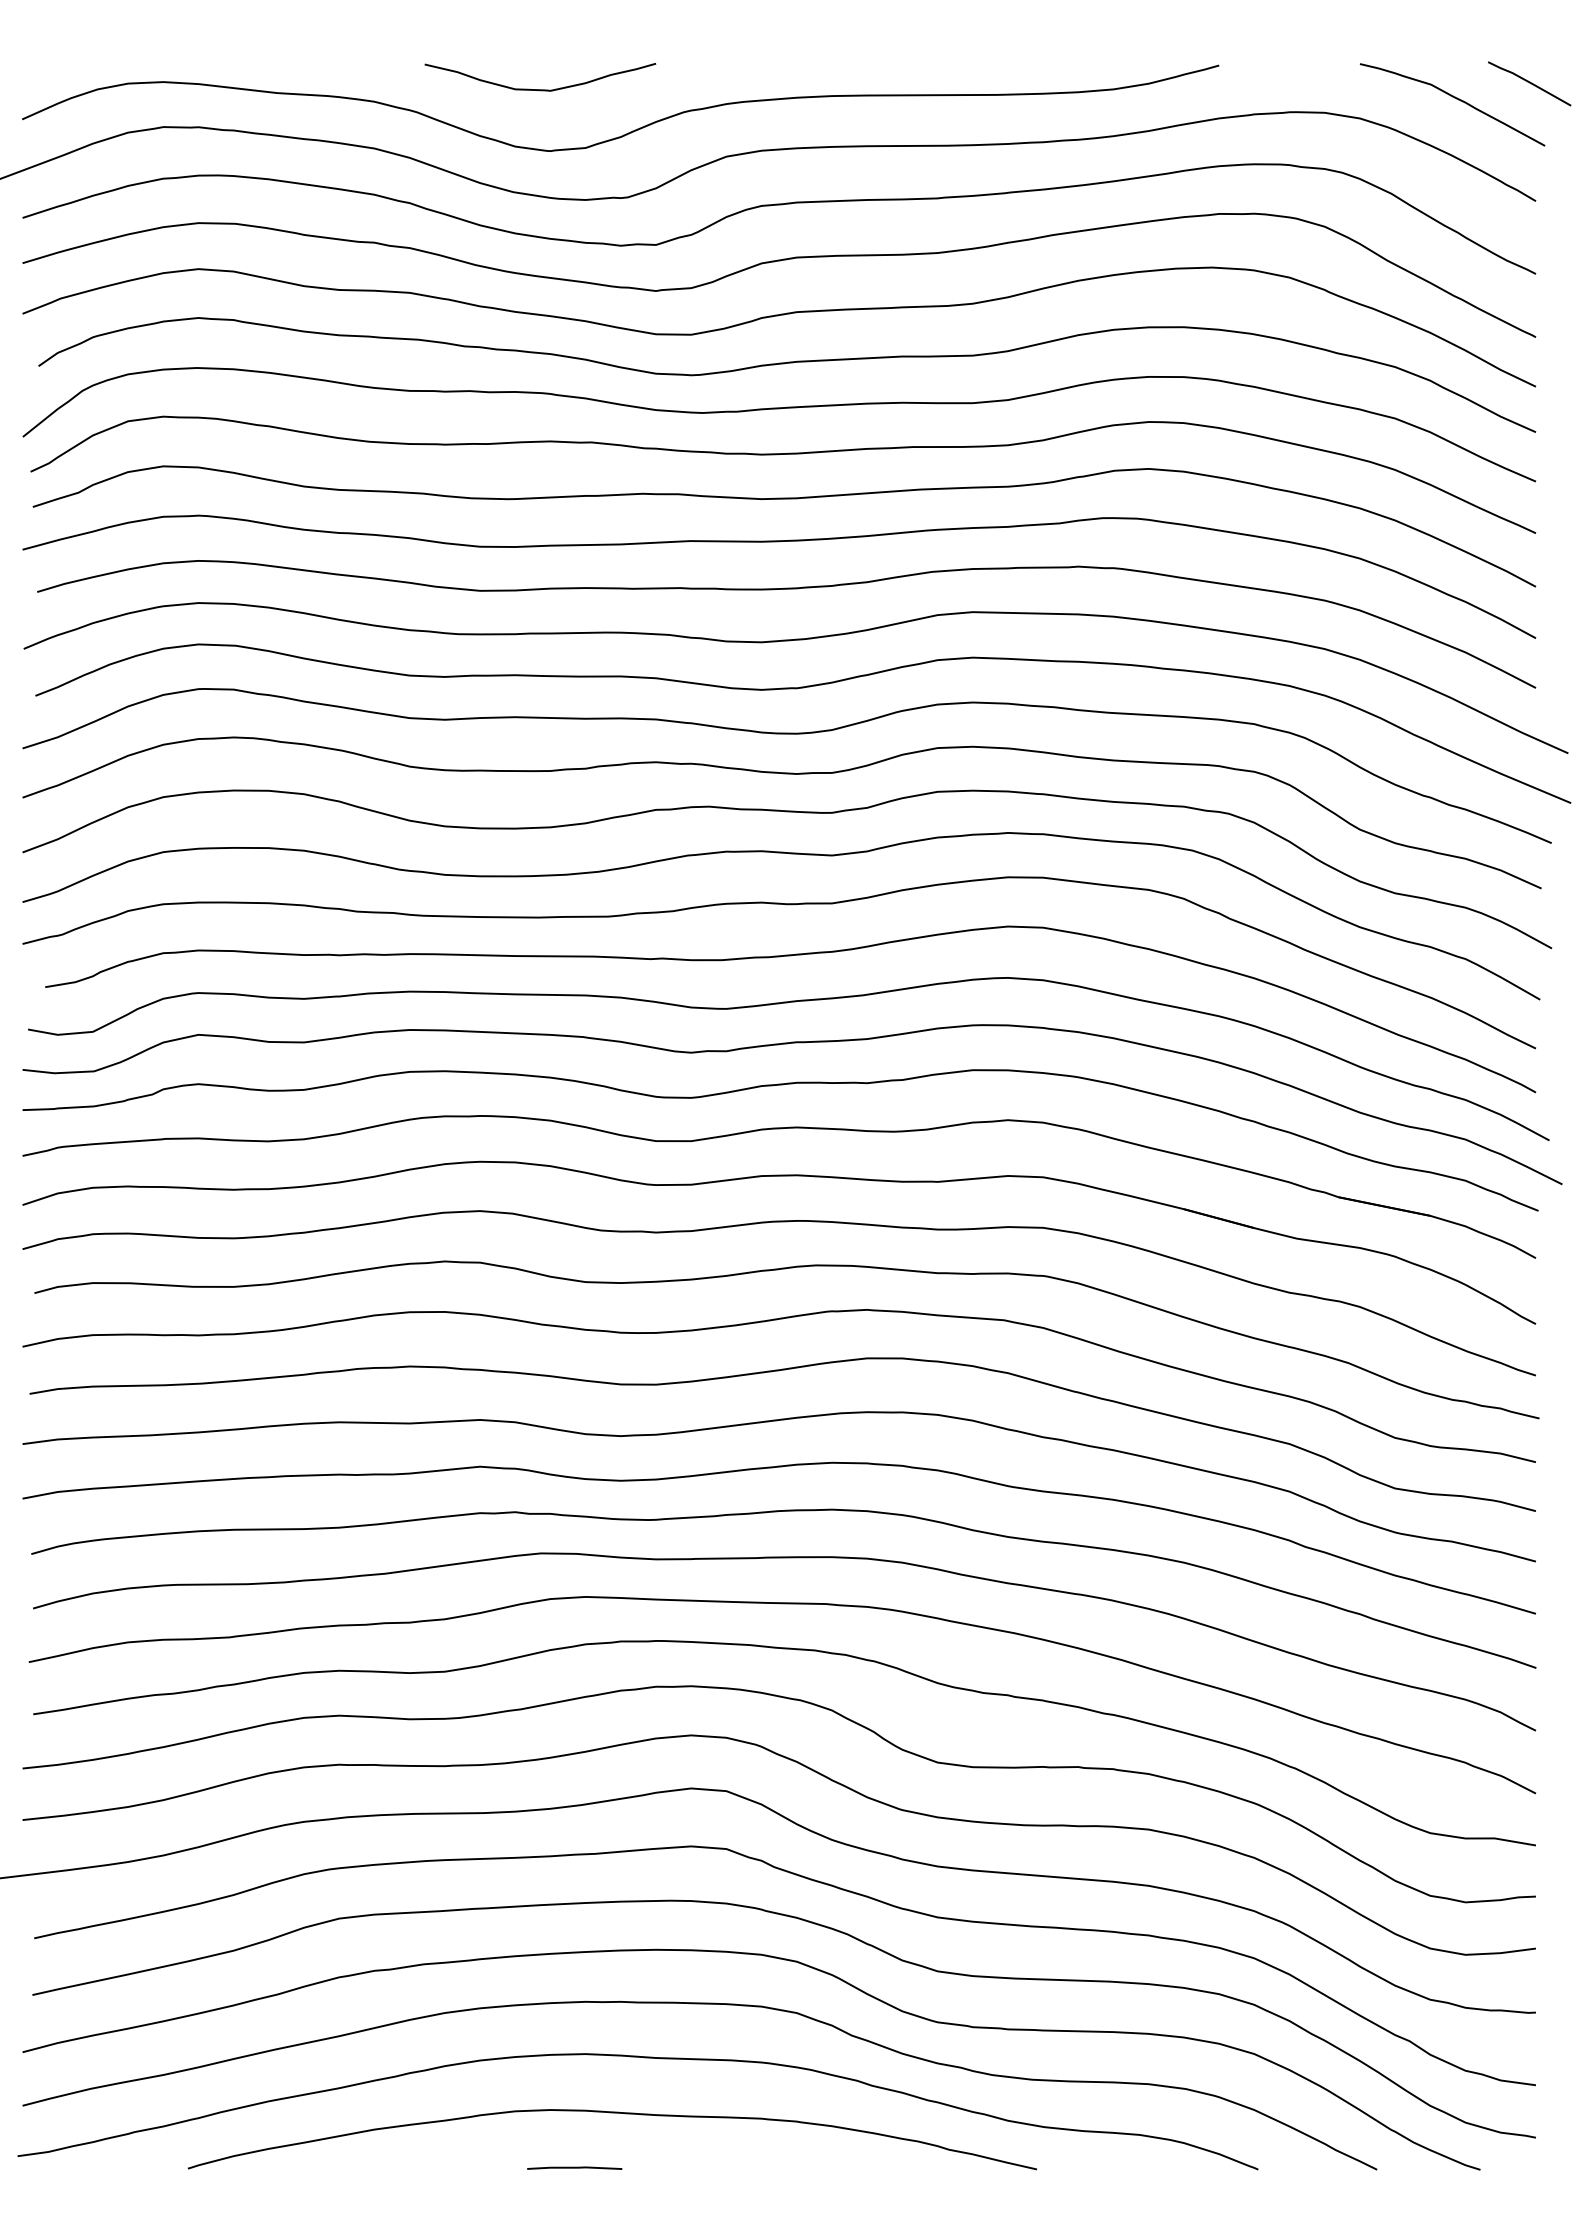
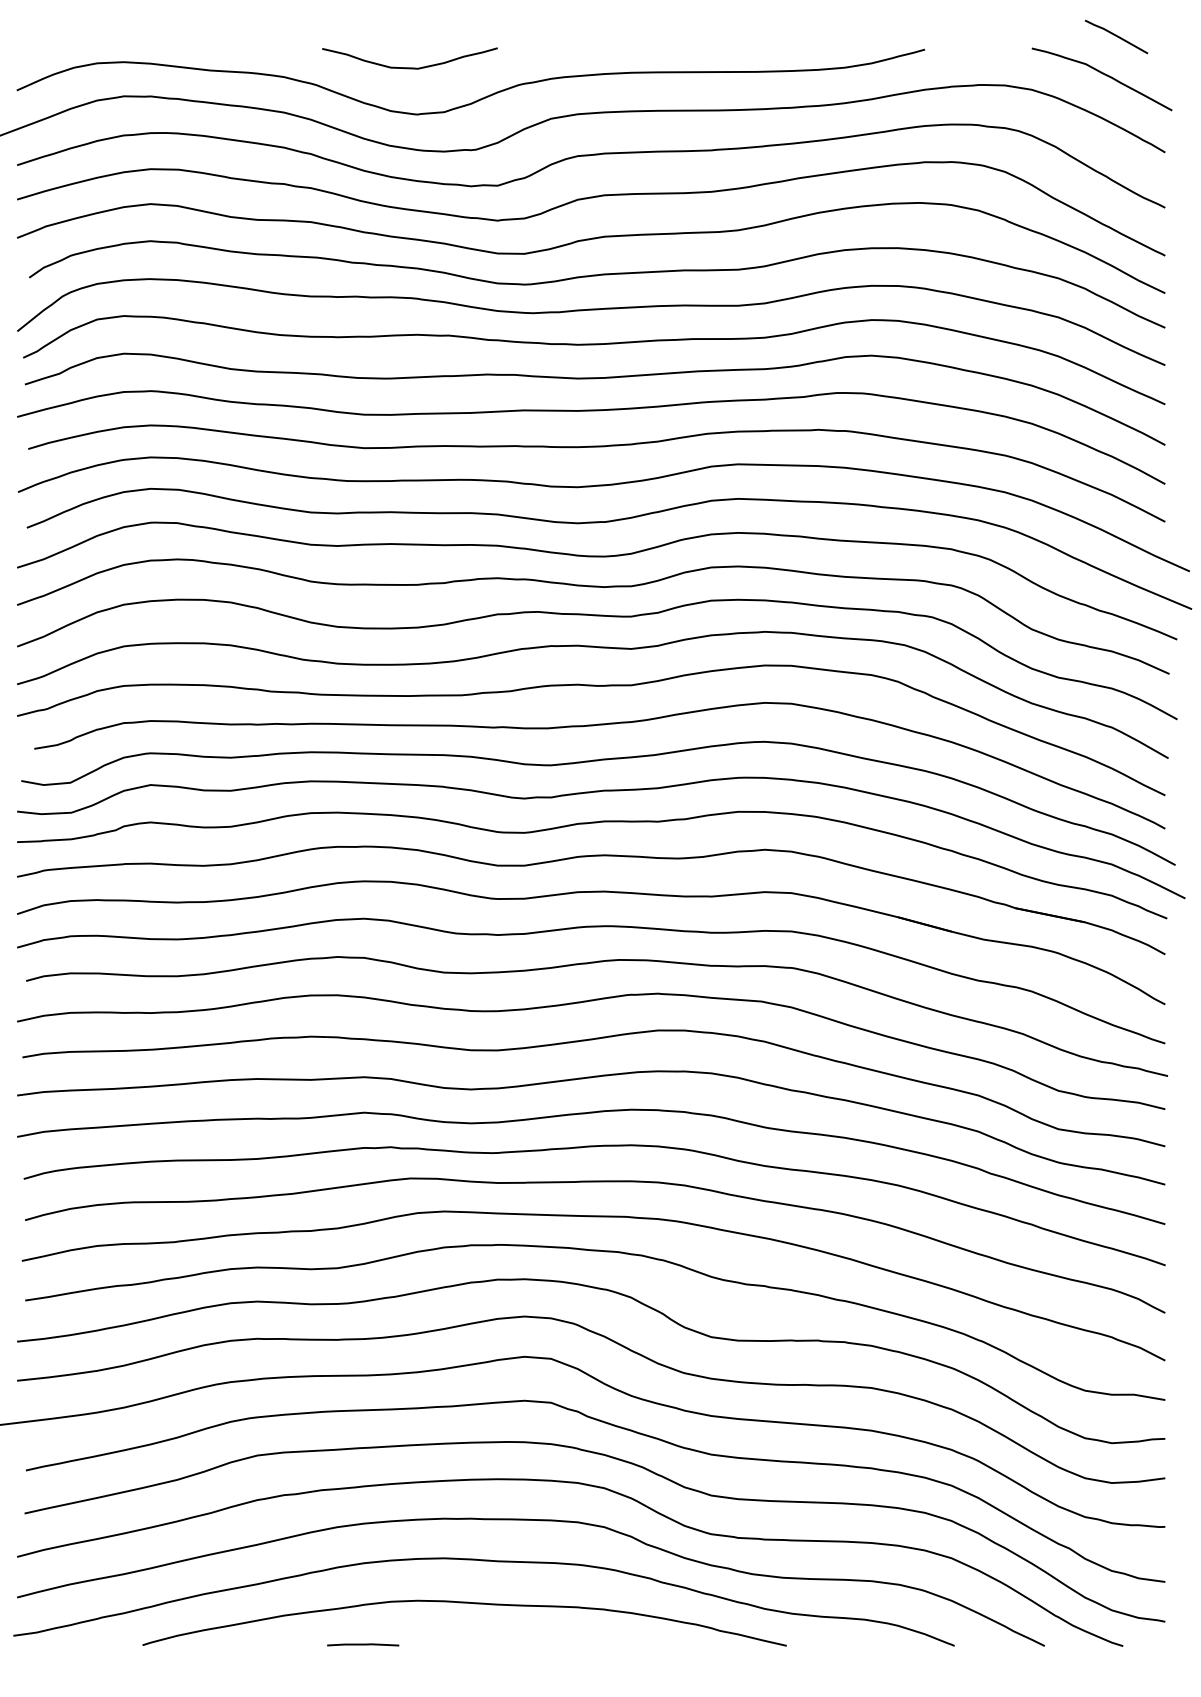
line: (1529, 83) -> (1116, 36), moved
line: (574, 2167) -> (363, 1644), moved

